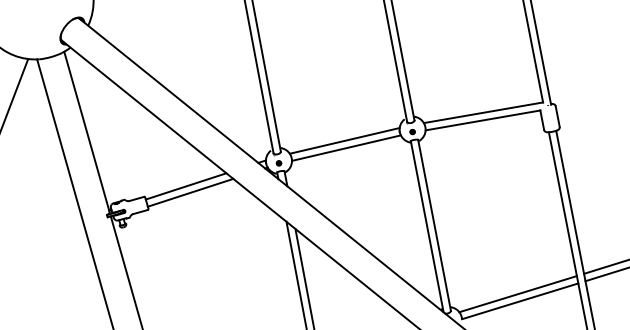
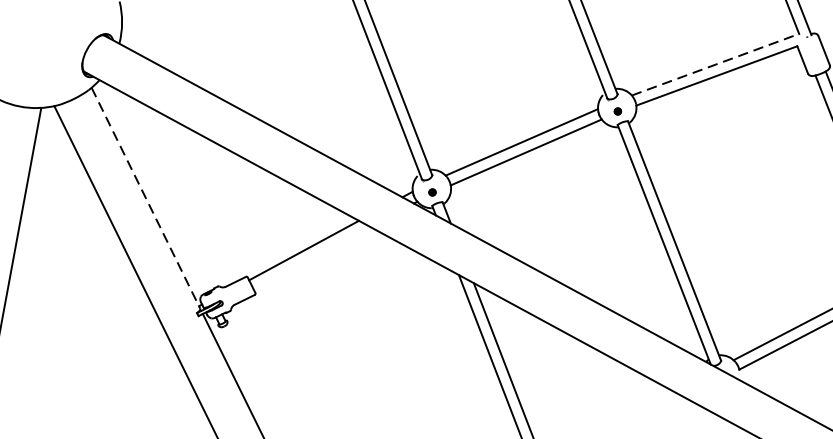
line: (483, 112) -> (715, 64), solid -> dashed
line: (87, 132) -> (146, 198), solid -> dashed
line: (190, 192) -> (312, 258), removed

